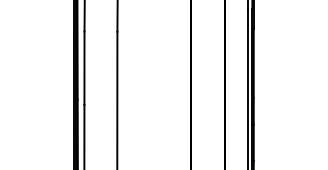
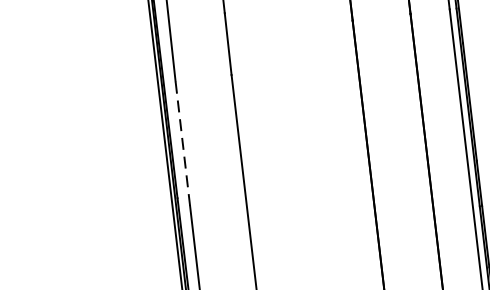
line: (84, 68) -> (182, 144), solid -> dashed

